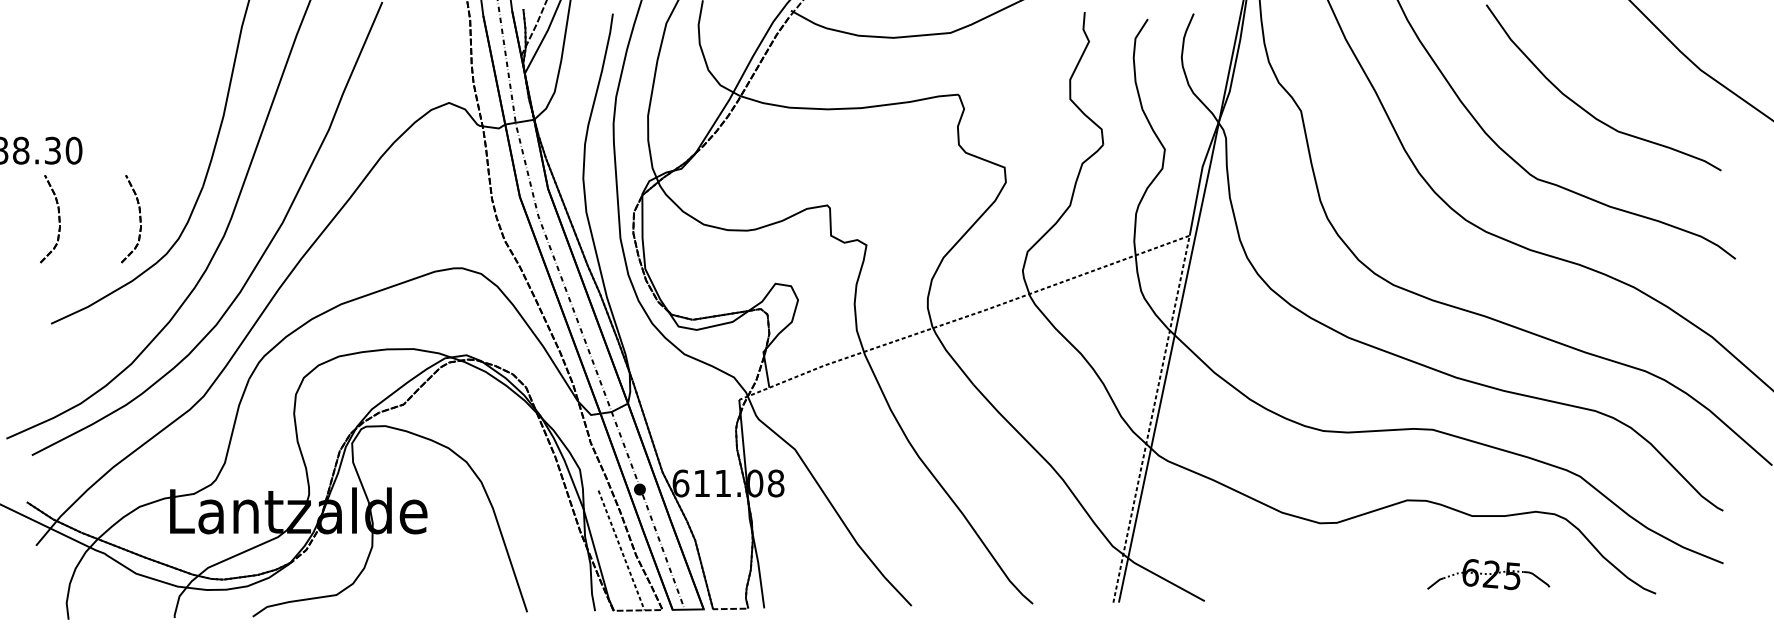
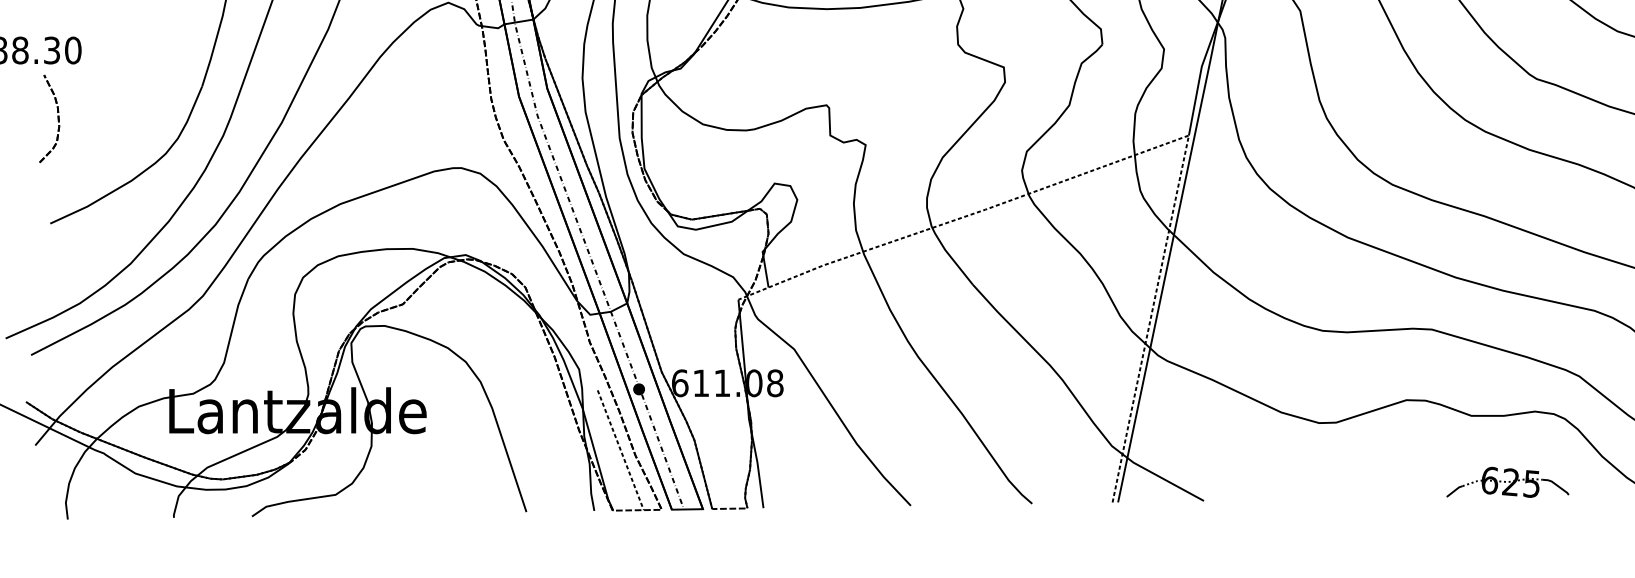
part: (139, 219) -> (138, 119), removed
part: (1488, 574) -> (1507, 482), moved

